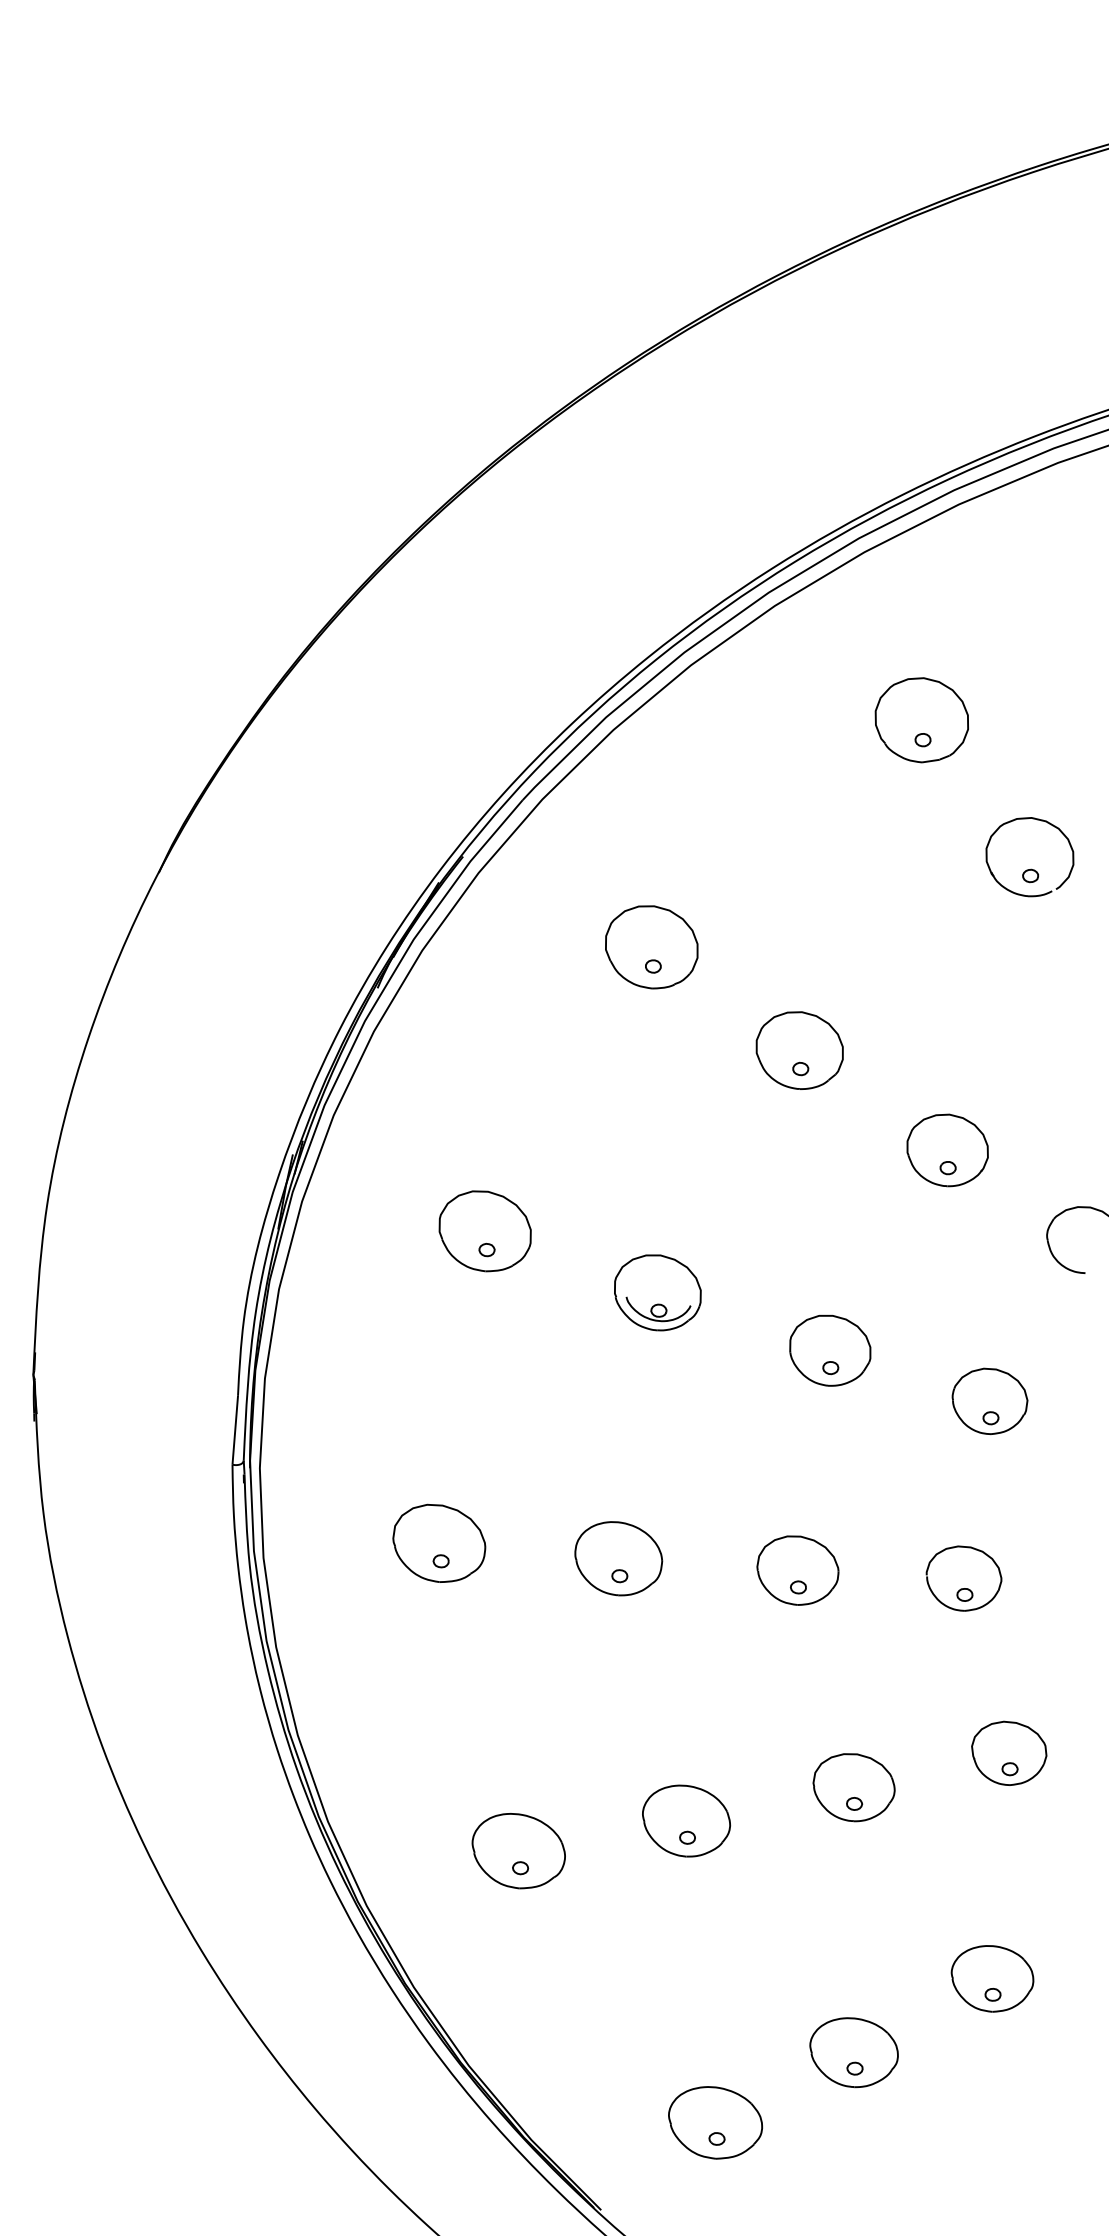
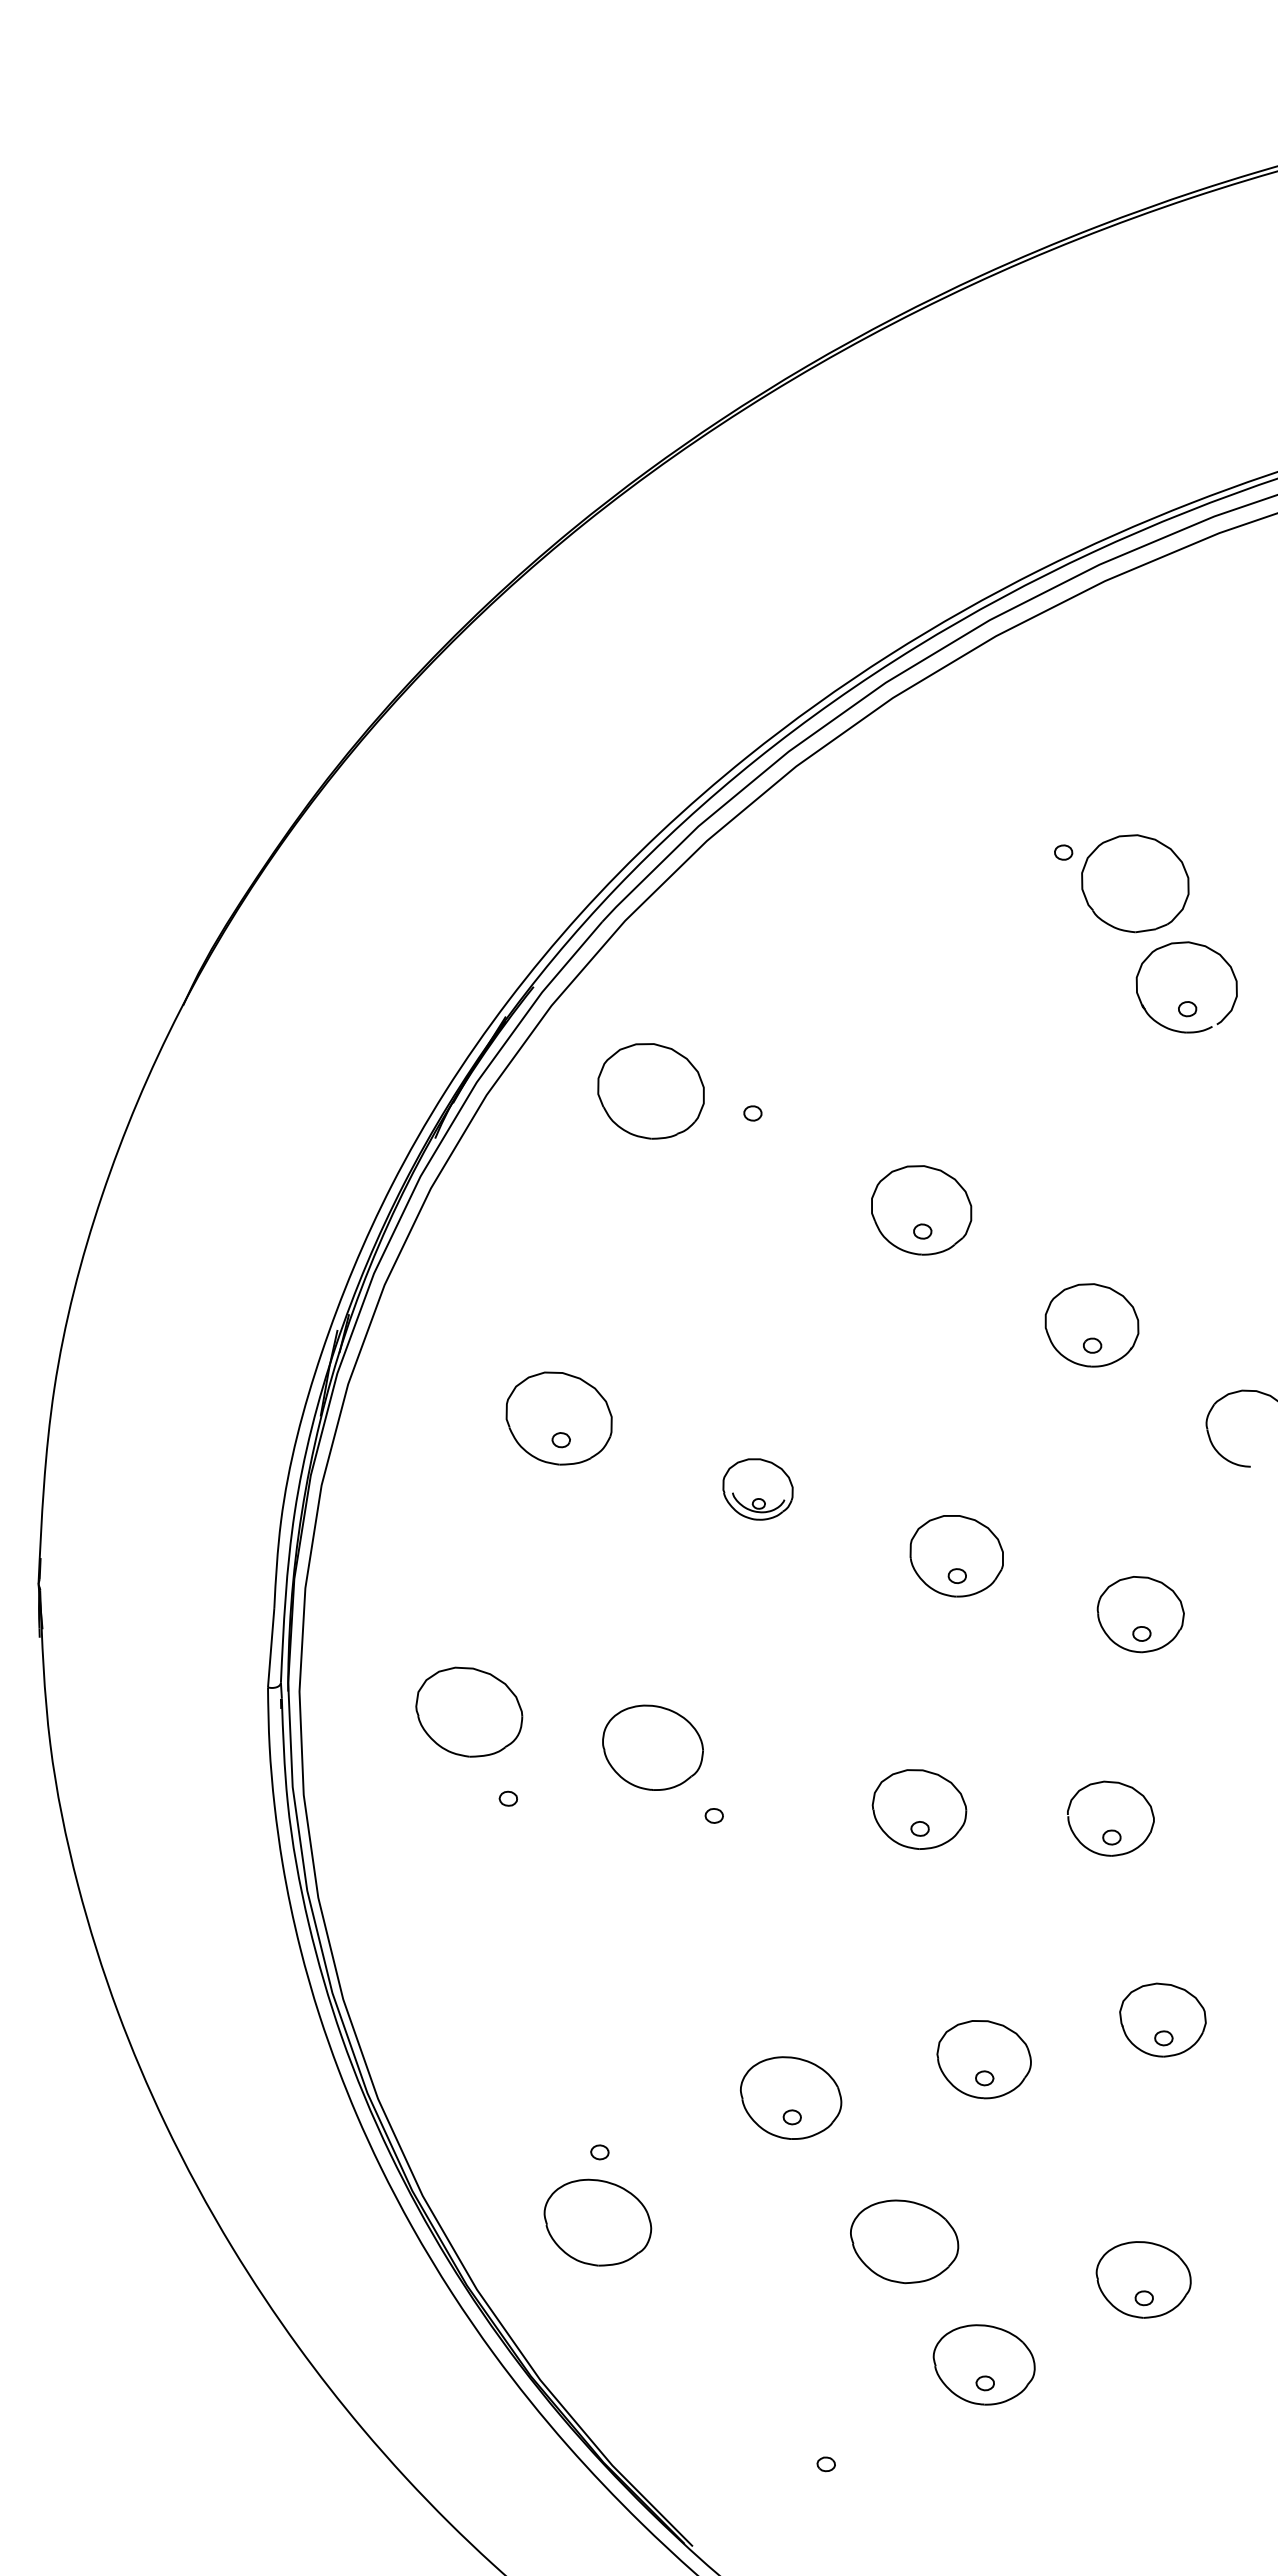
part: (922, 720) -> (1135, 883), moved
part: (651, 947) -> (650, 1091), moved
part: (657, 1292) -> (757, 1489), size x0.7
part: (439, 1542) -> (469, 1711), moved
part: (618, 1558) -> (652, 1747), moved
part: (518, 1850) -> (597, 2222), moved
part: (715, 2122) -> (904, 2241), moved

